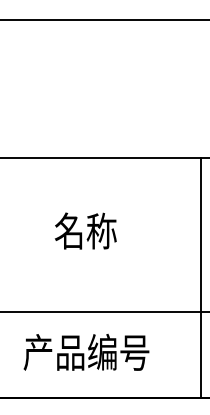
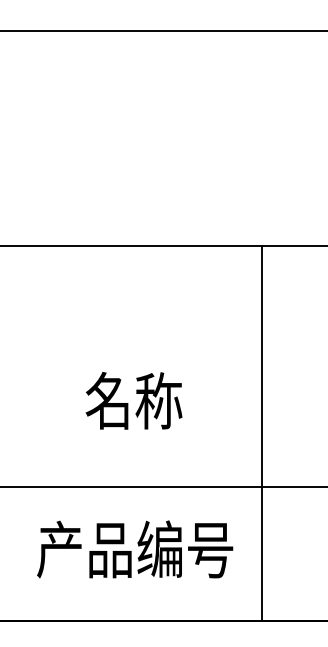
text: (85, 230) -> (133, 399), moved
line: (201, 277) -> (263, 432), moved

